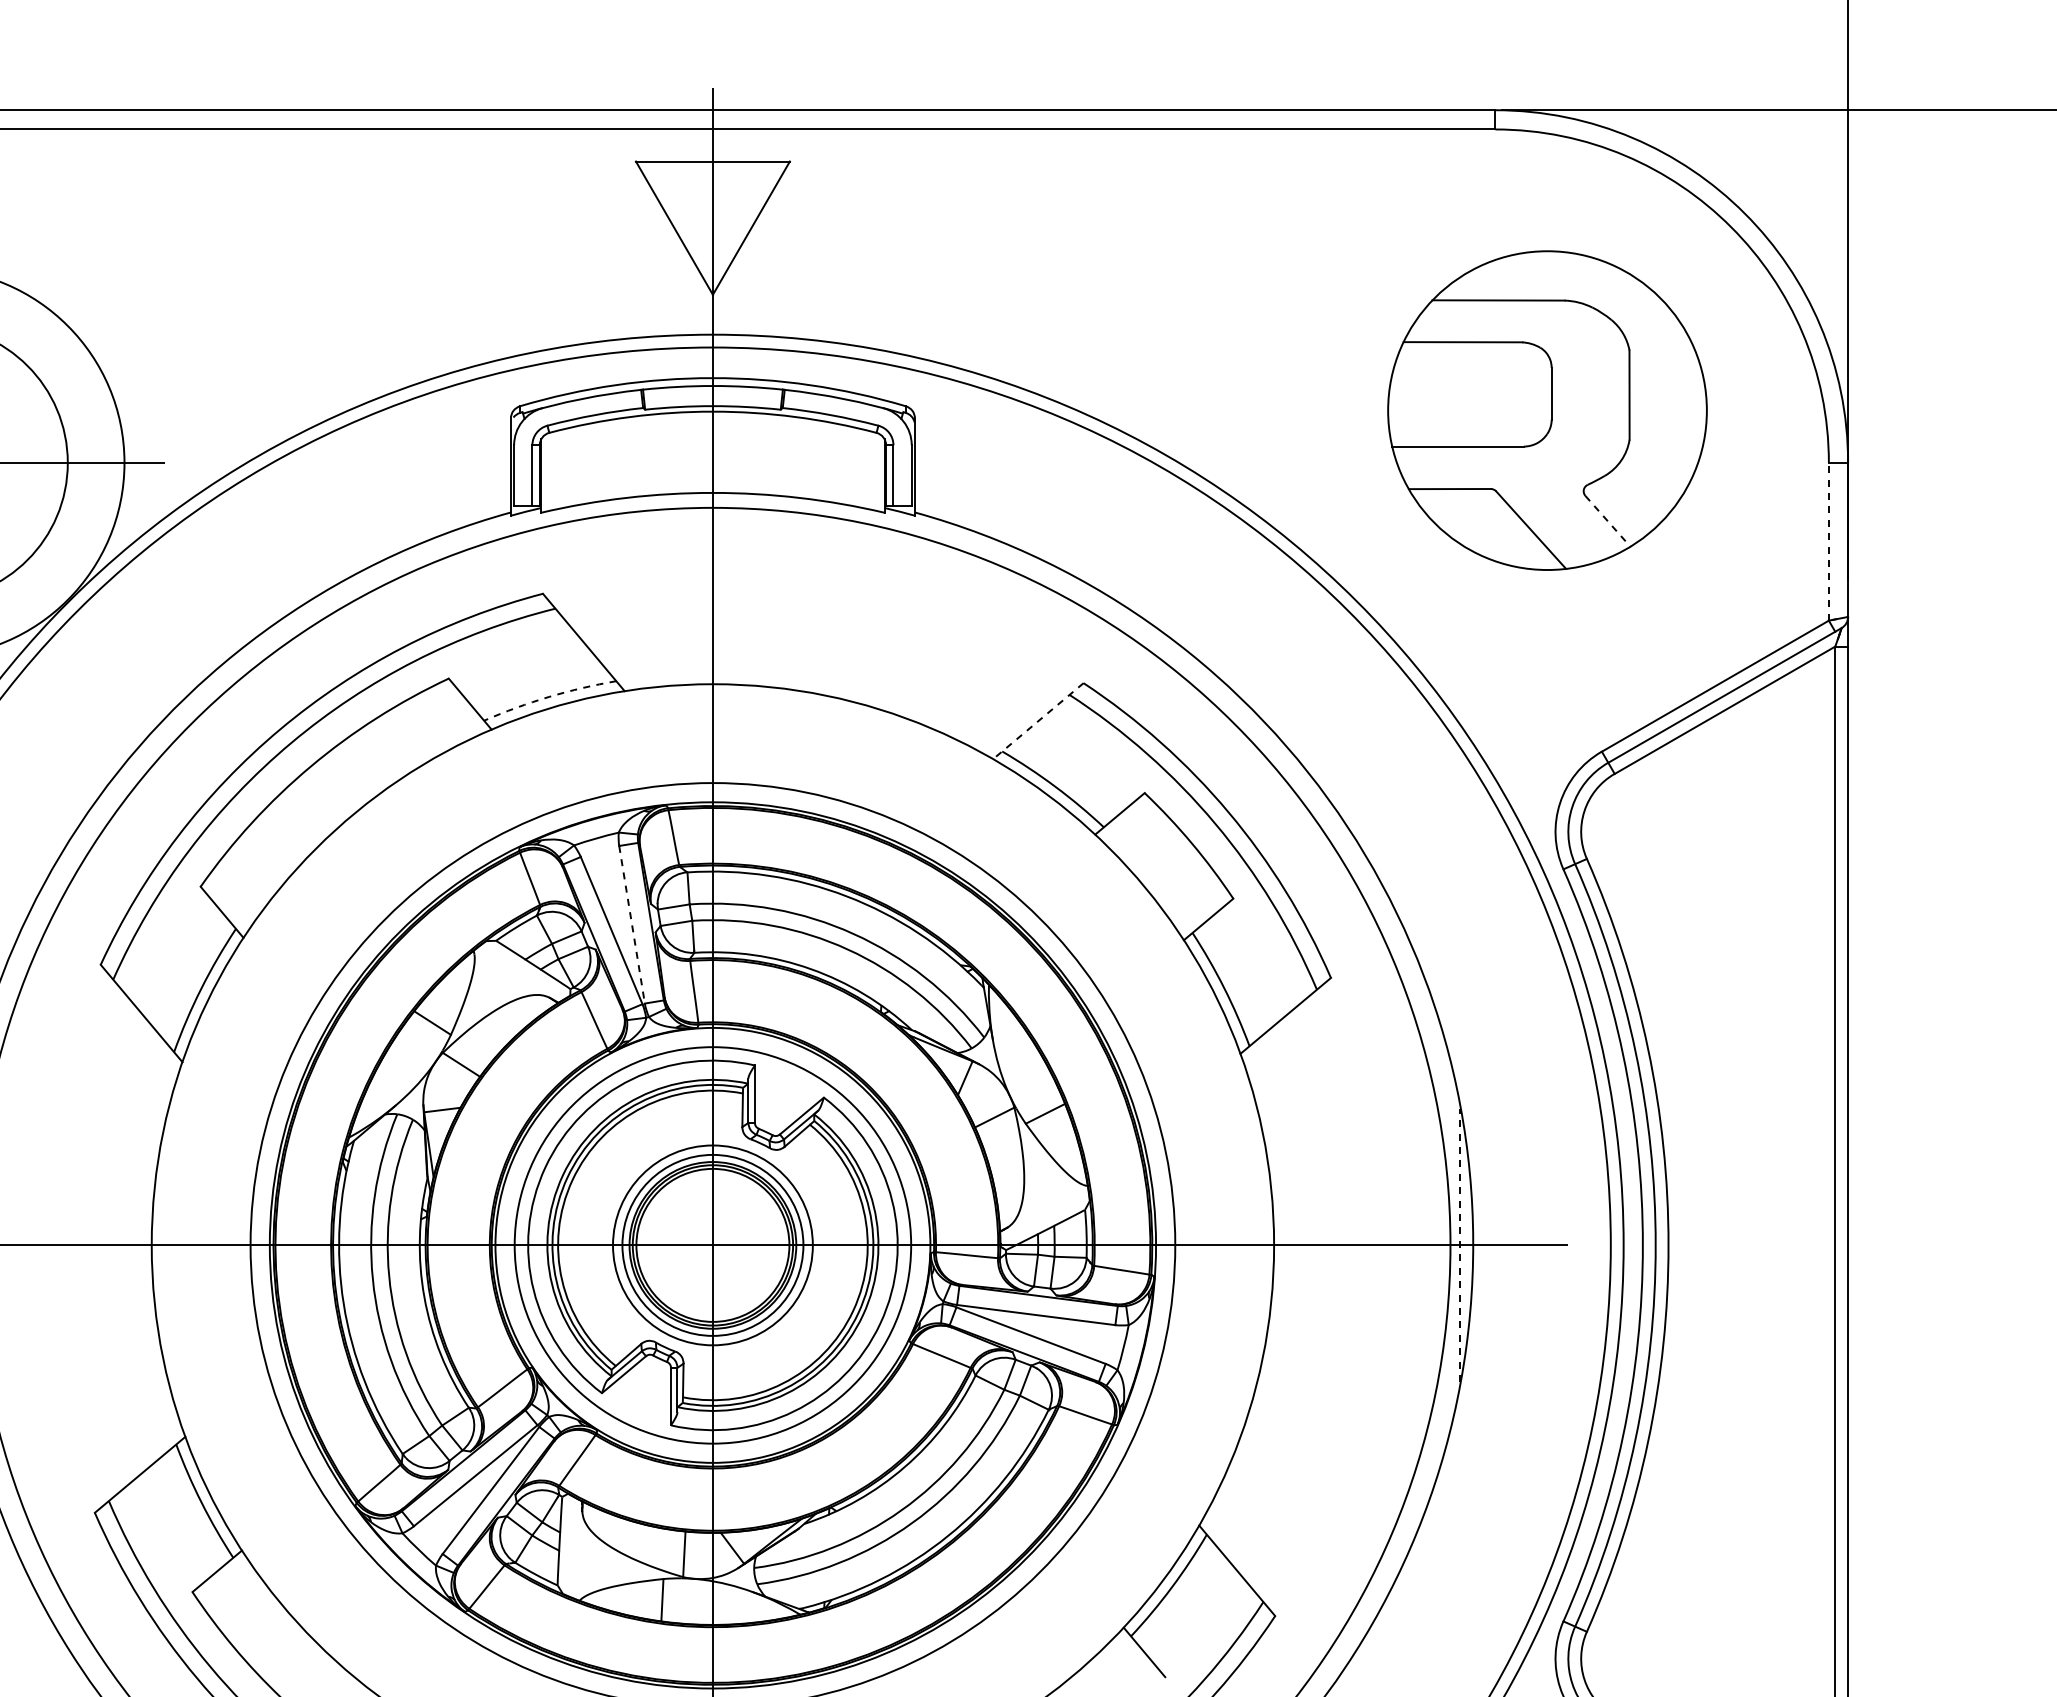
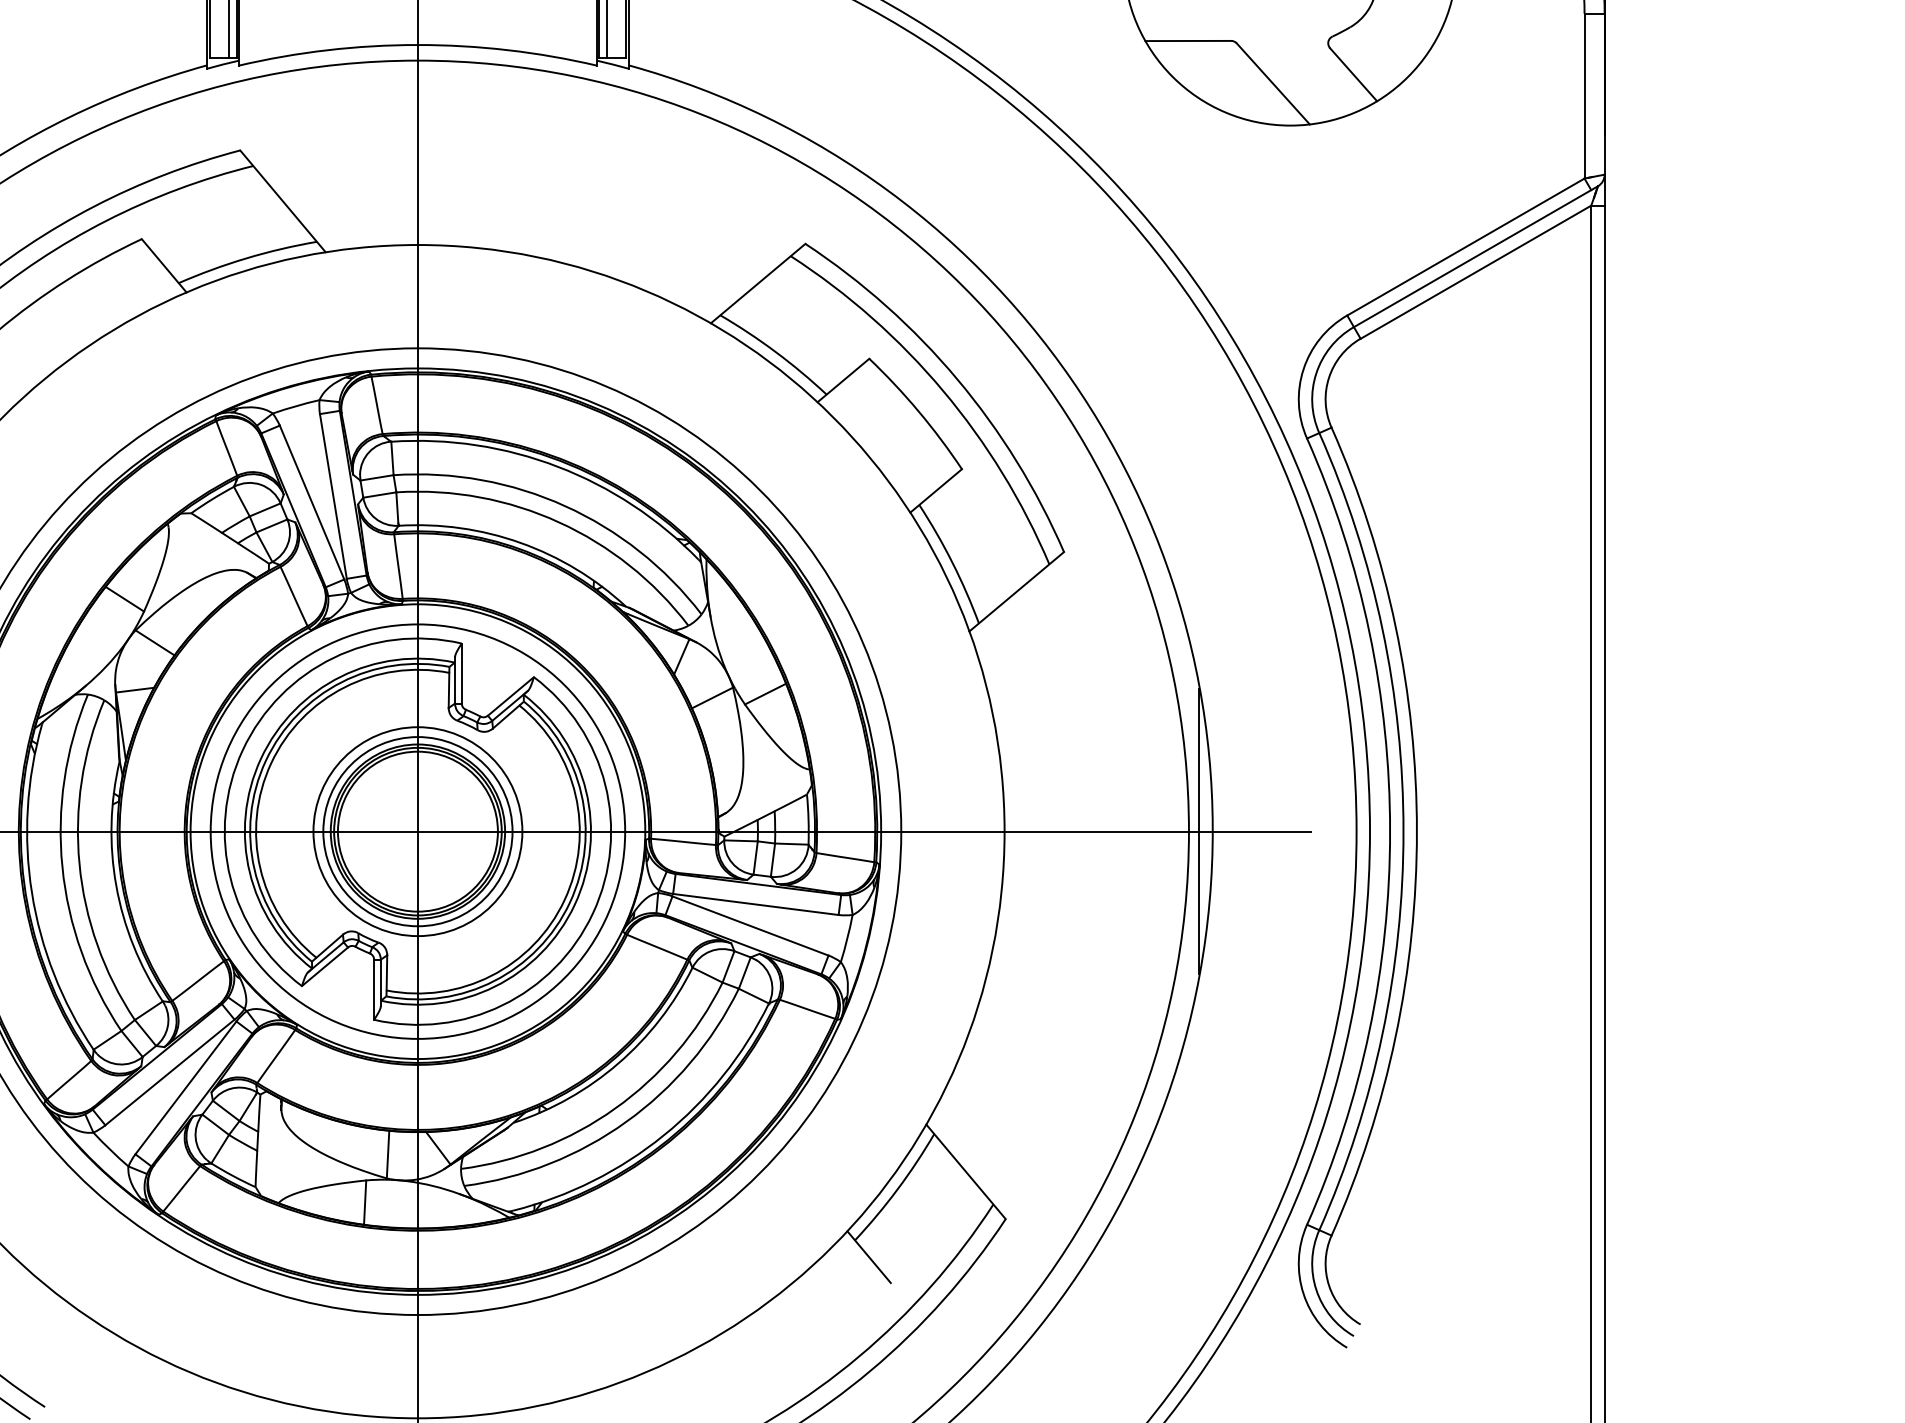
line: (1607, 521) -> (1353, 74), dashed -> solid
line: (1828, 541) -> (1584, 95), dashed -> solid
arc: (549, 696) -> (247, 257), dashed -> solid
line: (1038, 721) -> (758, 283), dashed -> solid
line: (632, 924) -> (333, 496), dashed -> solid
line: (1460, 1245) -> (1199, 831), dashed -> solid

